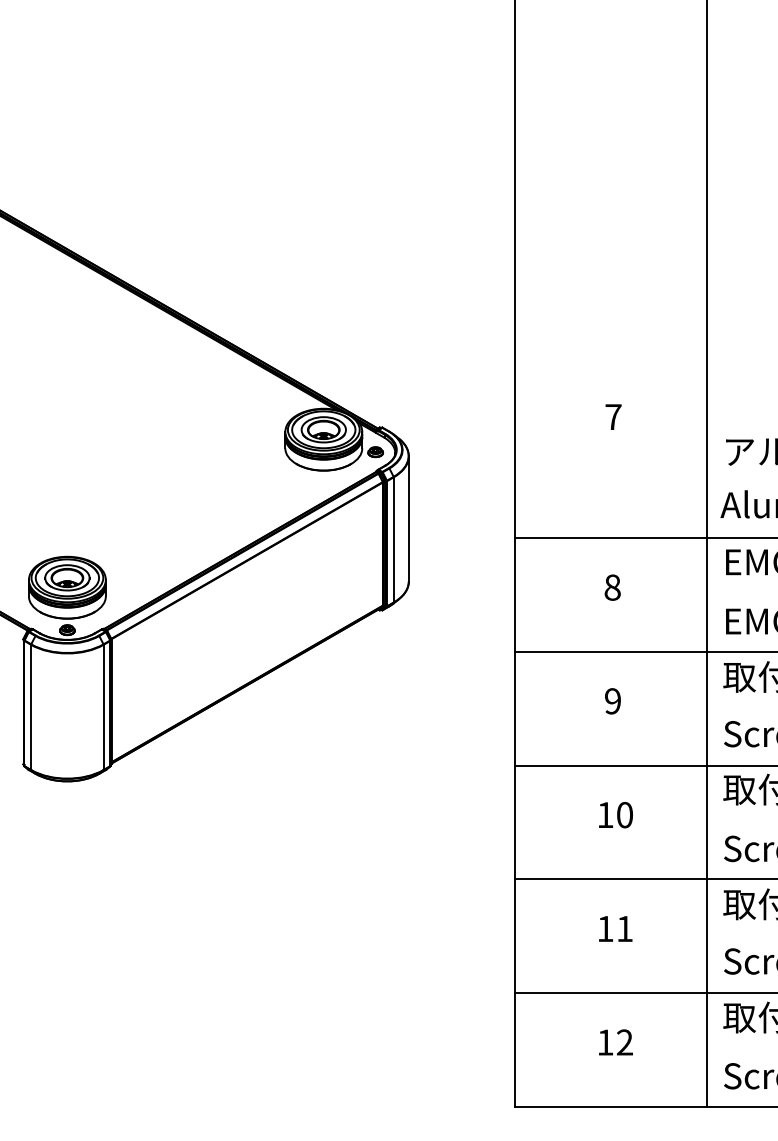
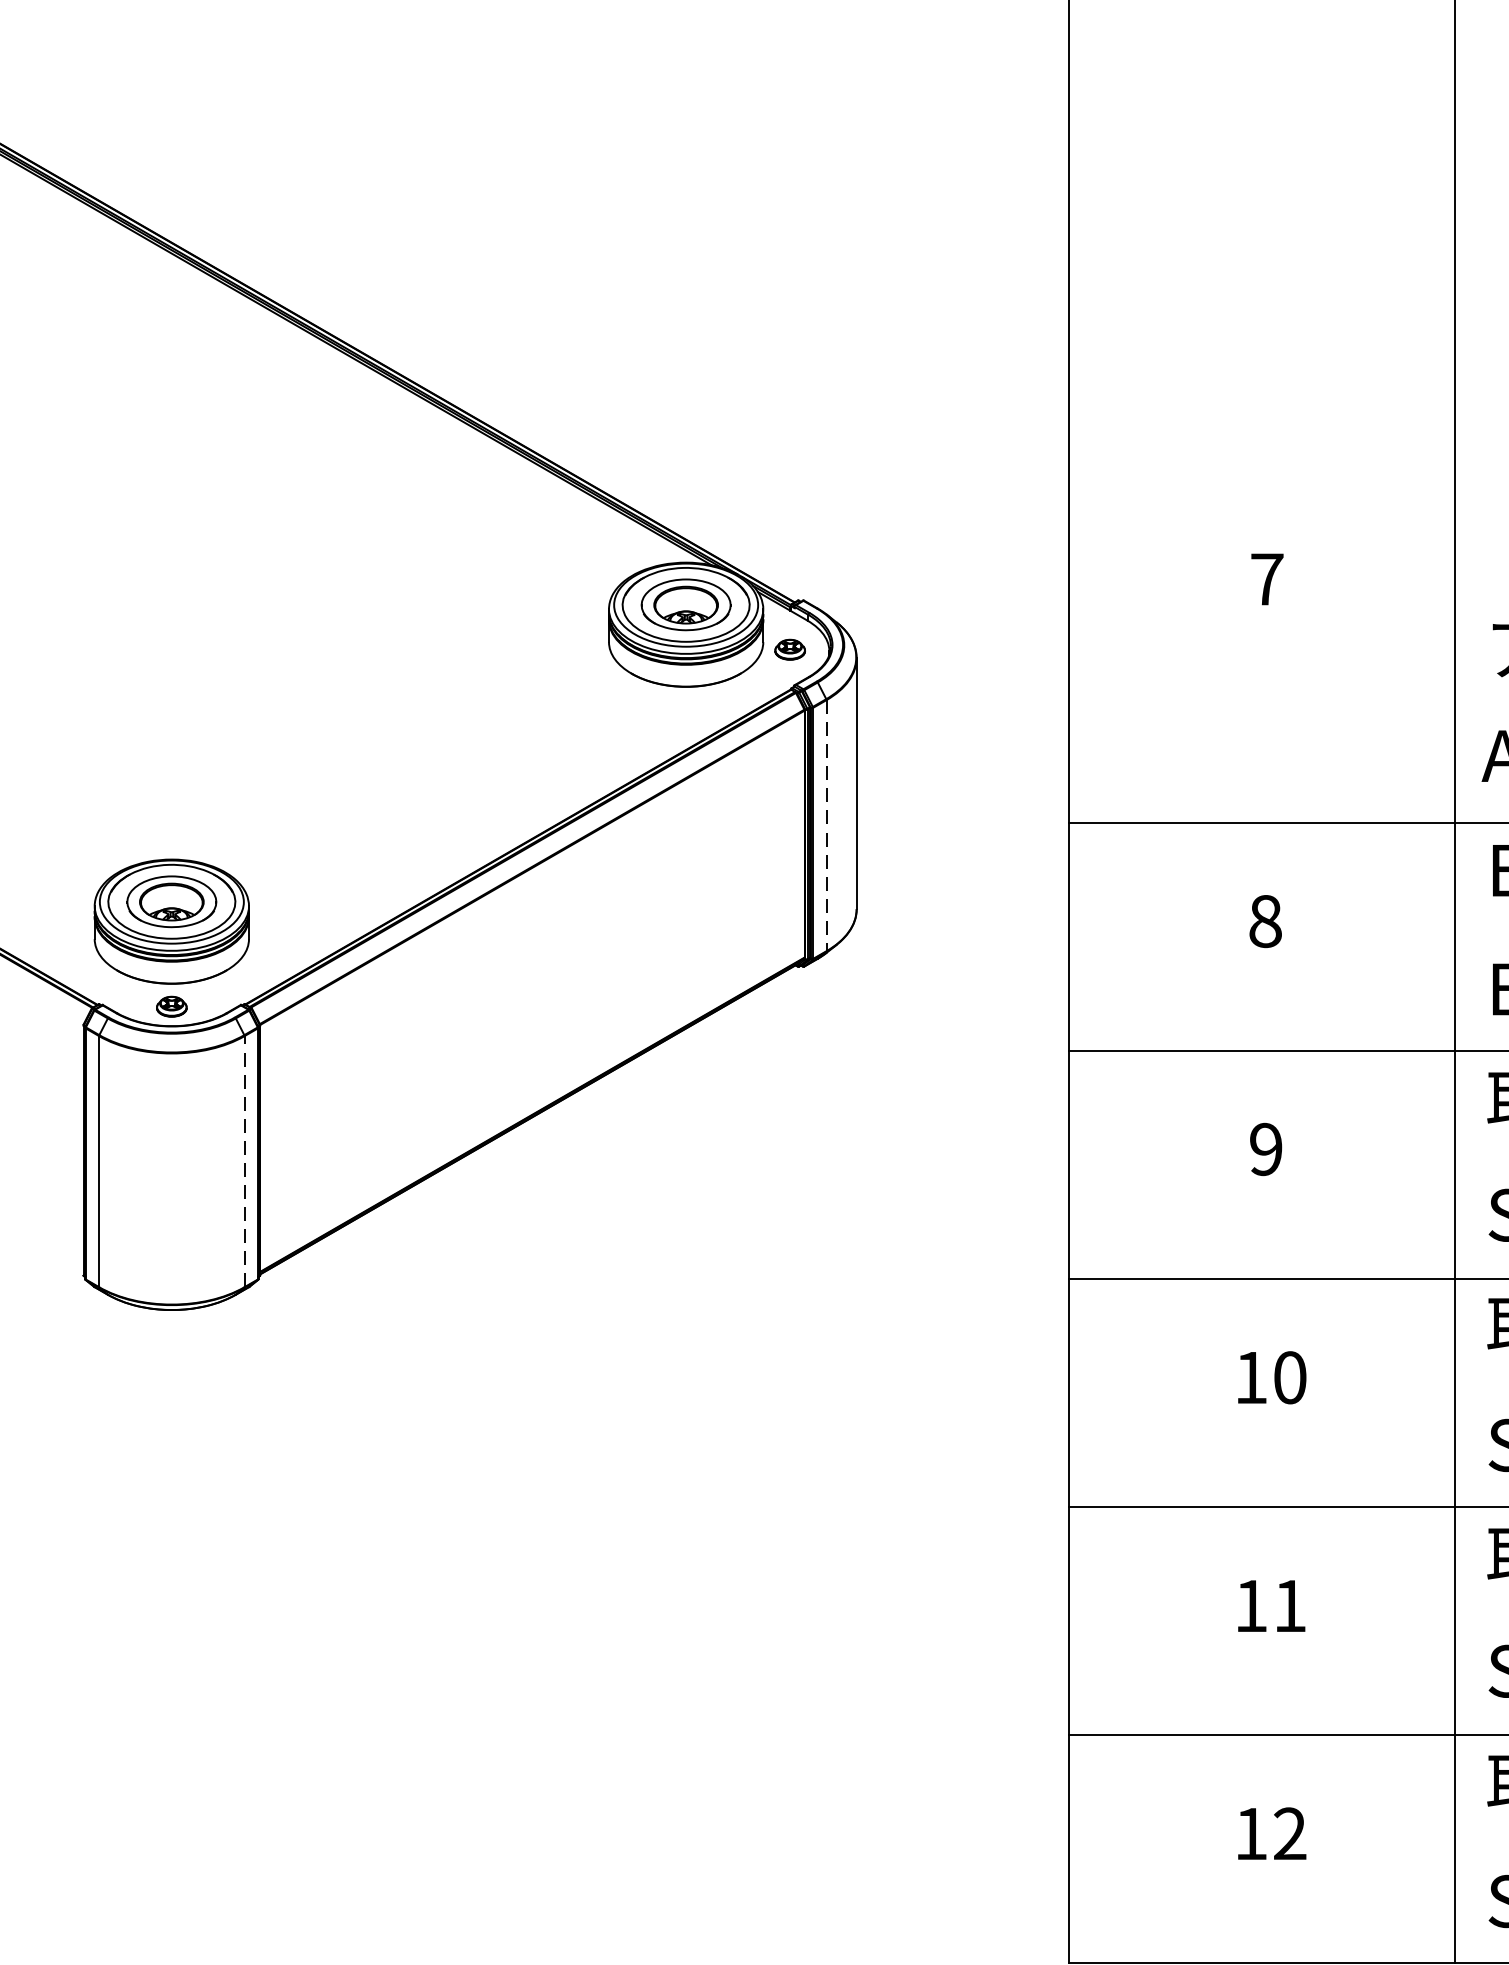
line: (393, 539) -> (825, 824), solid -> dashed
line: (103, 707) -> (244, 1161), solid -> dashed

